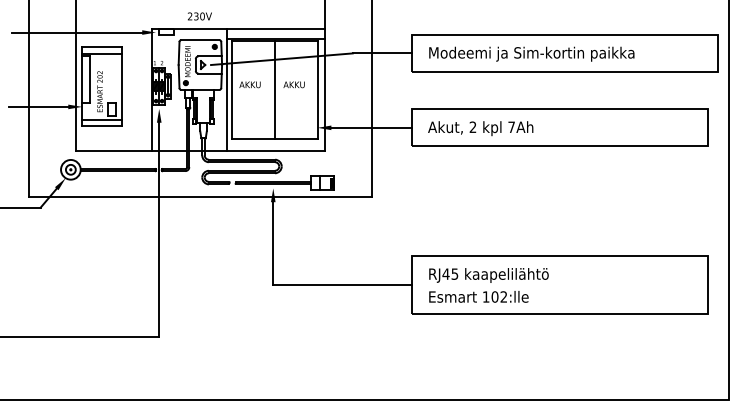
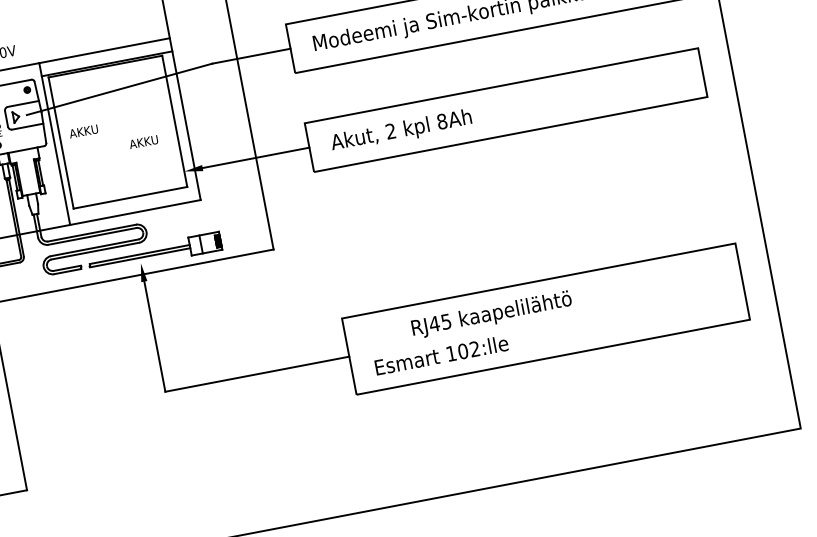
text: (293, 84) -> (142, 141), moved
line: (274, 89) -> (117, 131), removed
text: (511, 127) -> (442, 121), 7Ah -> 8Ah
text: (488, 275) -> (491, 315), moved

